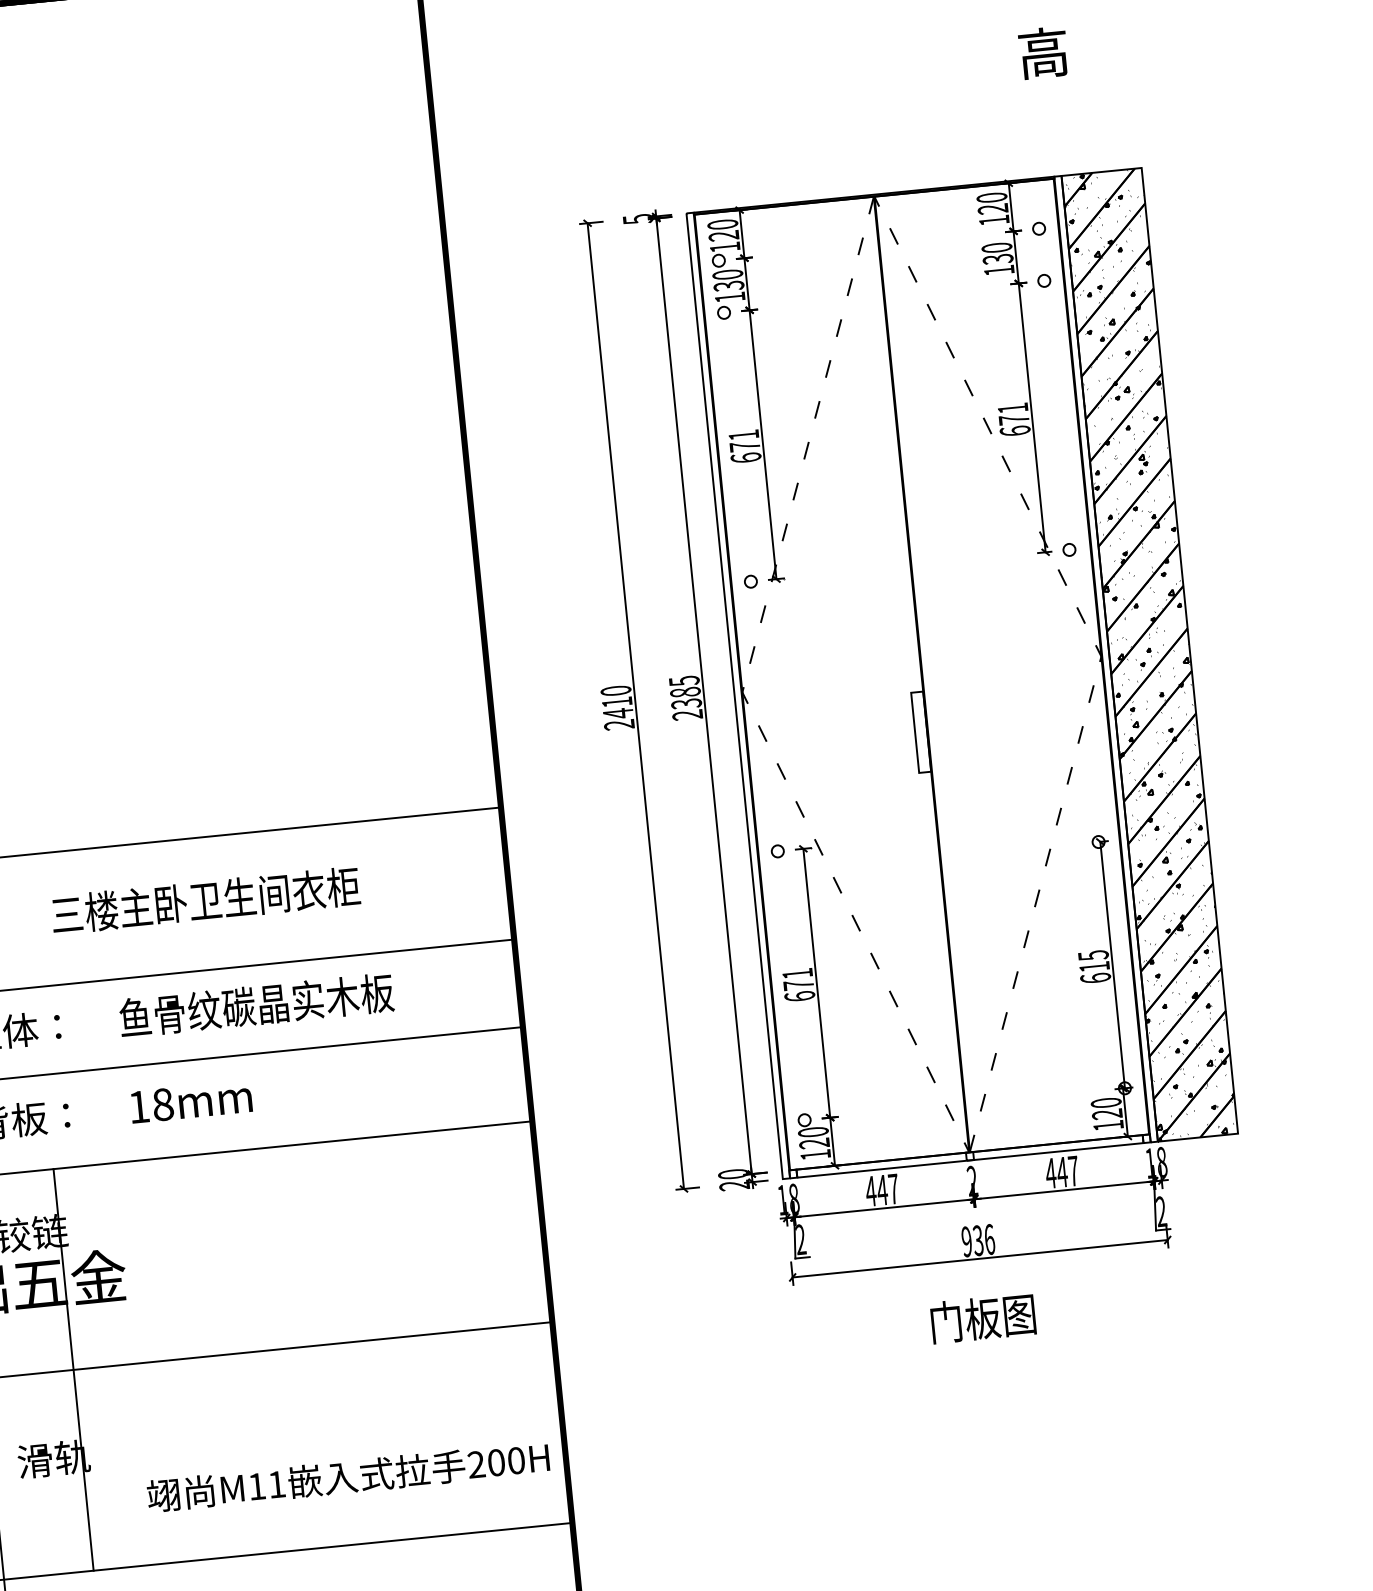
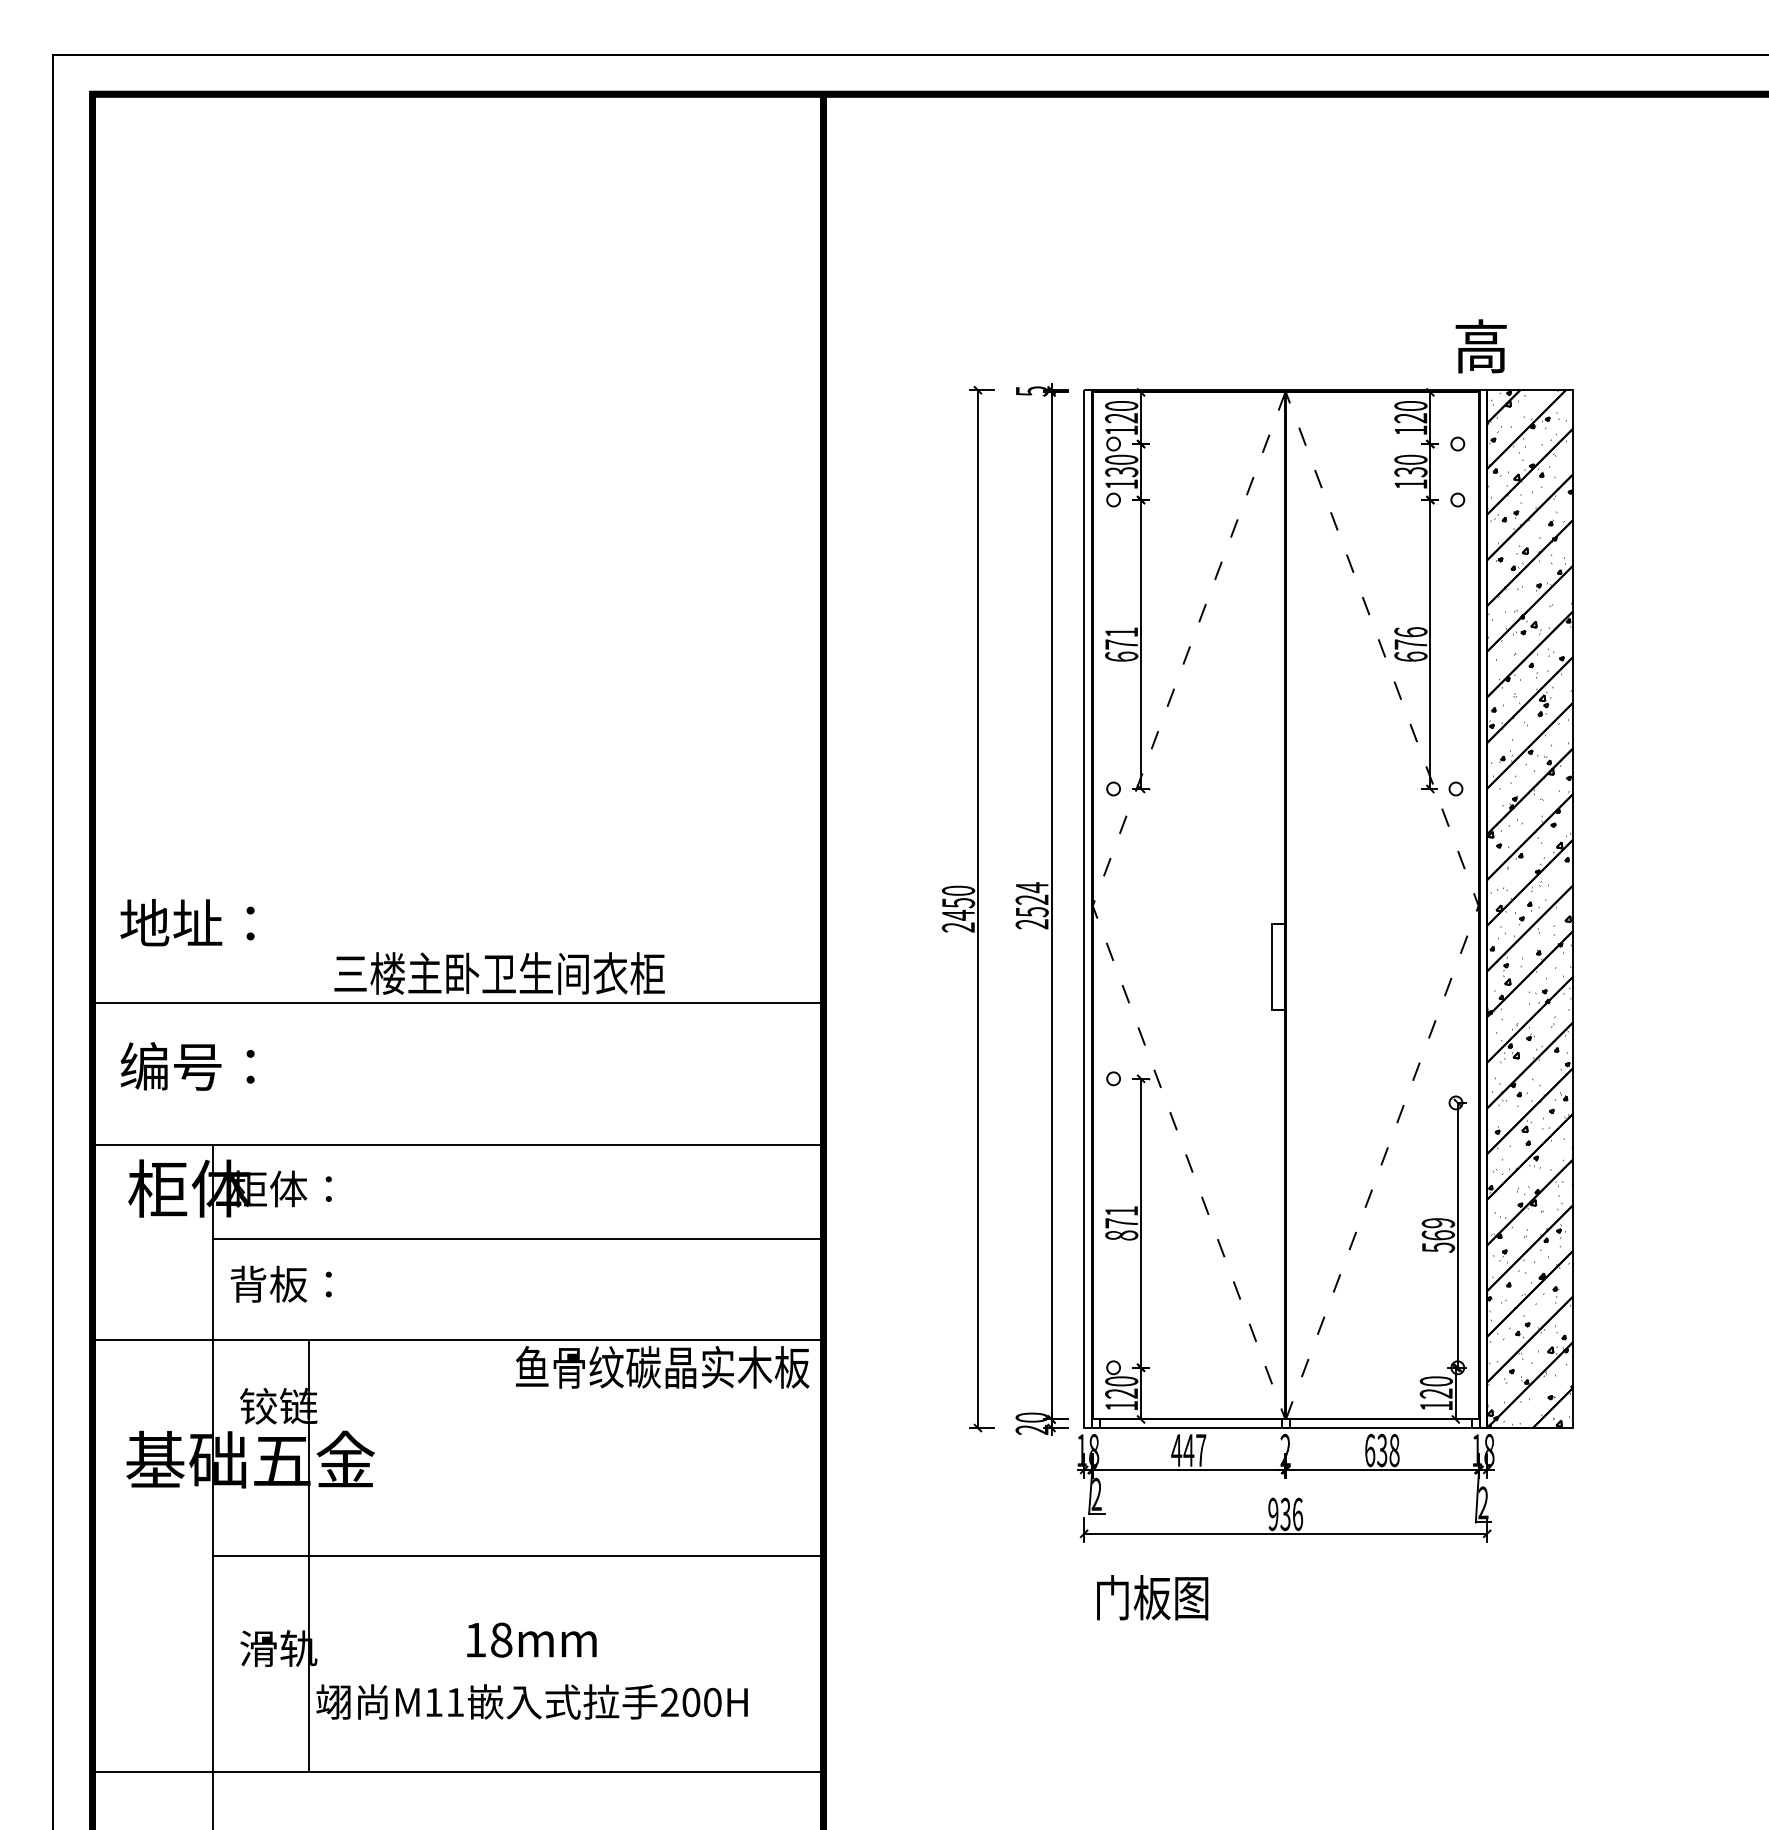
text: (1042, 53) -> (1480, 346), moved
text: (1012, 408) -> (1410, 632), 671 -> 676
text: (684, 692) -> (1031, 899), 2385 -> 2524
text: (617, 702) -> (958, 903), 2410 -> 2450
text: (205, 900) -> (499, 973), moved
text: (1094, 967) -> (1438, 1235), 615 -> 569
text: (799, 996) -> (1121, 1235), 671 -> 871
text: (256, 1005) -> (662, 1367), moved
text: (190, 1101) -> (531, 1639), moved
text: (1061, 1172) -> (1381, 1450), 447 -> 638
text: (983, 1318) -> (1152, 1597), moved
text: (347, 1476) -> (531, 1701), moved

